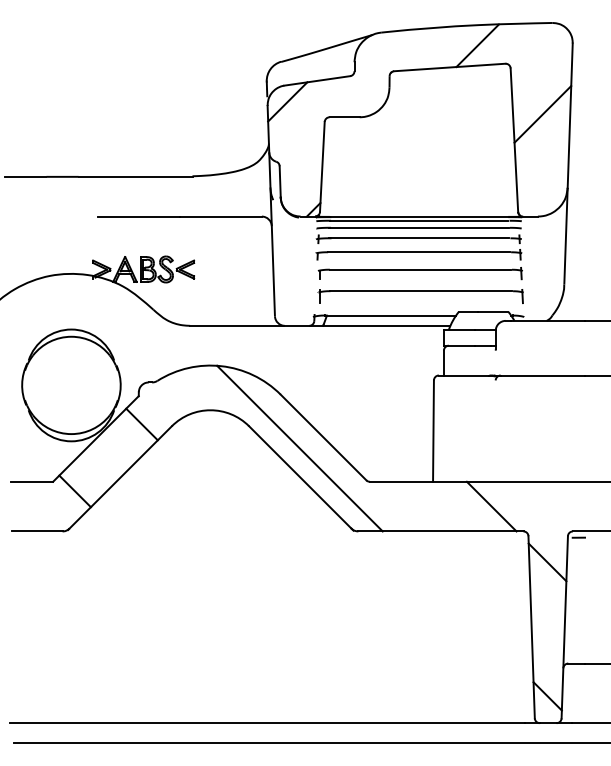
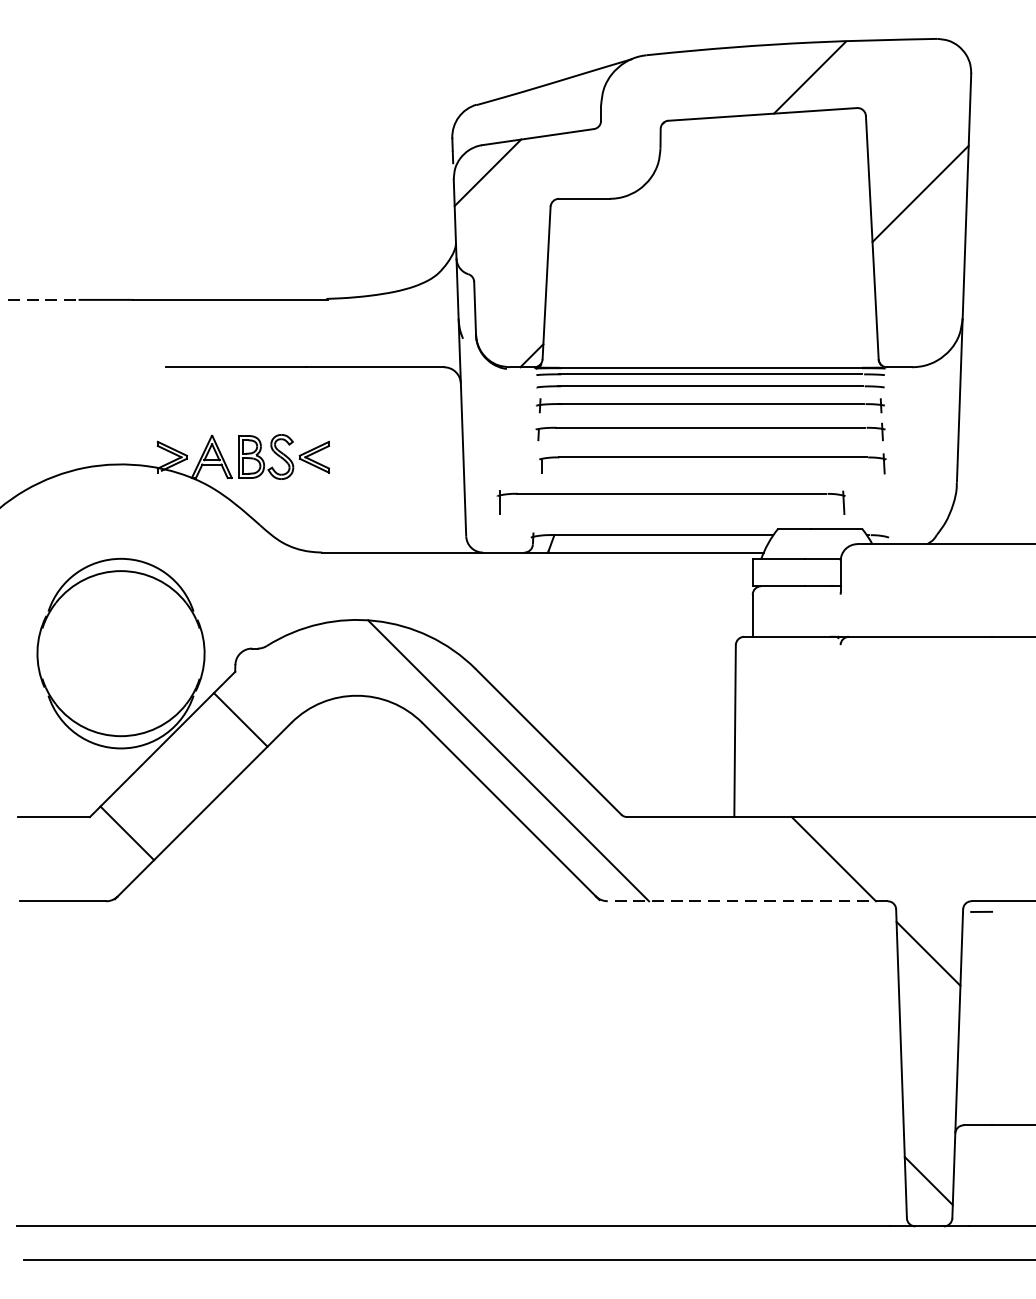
line: (25, 176) -> (43, 299), solid -> dashed
part: (420, 296) -> (670, 502), moved
line: (440, 531) -> (746, 901), solid -> dashed

